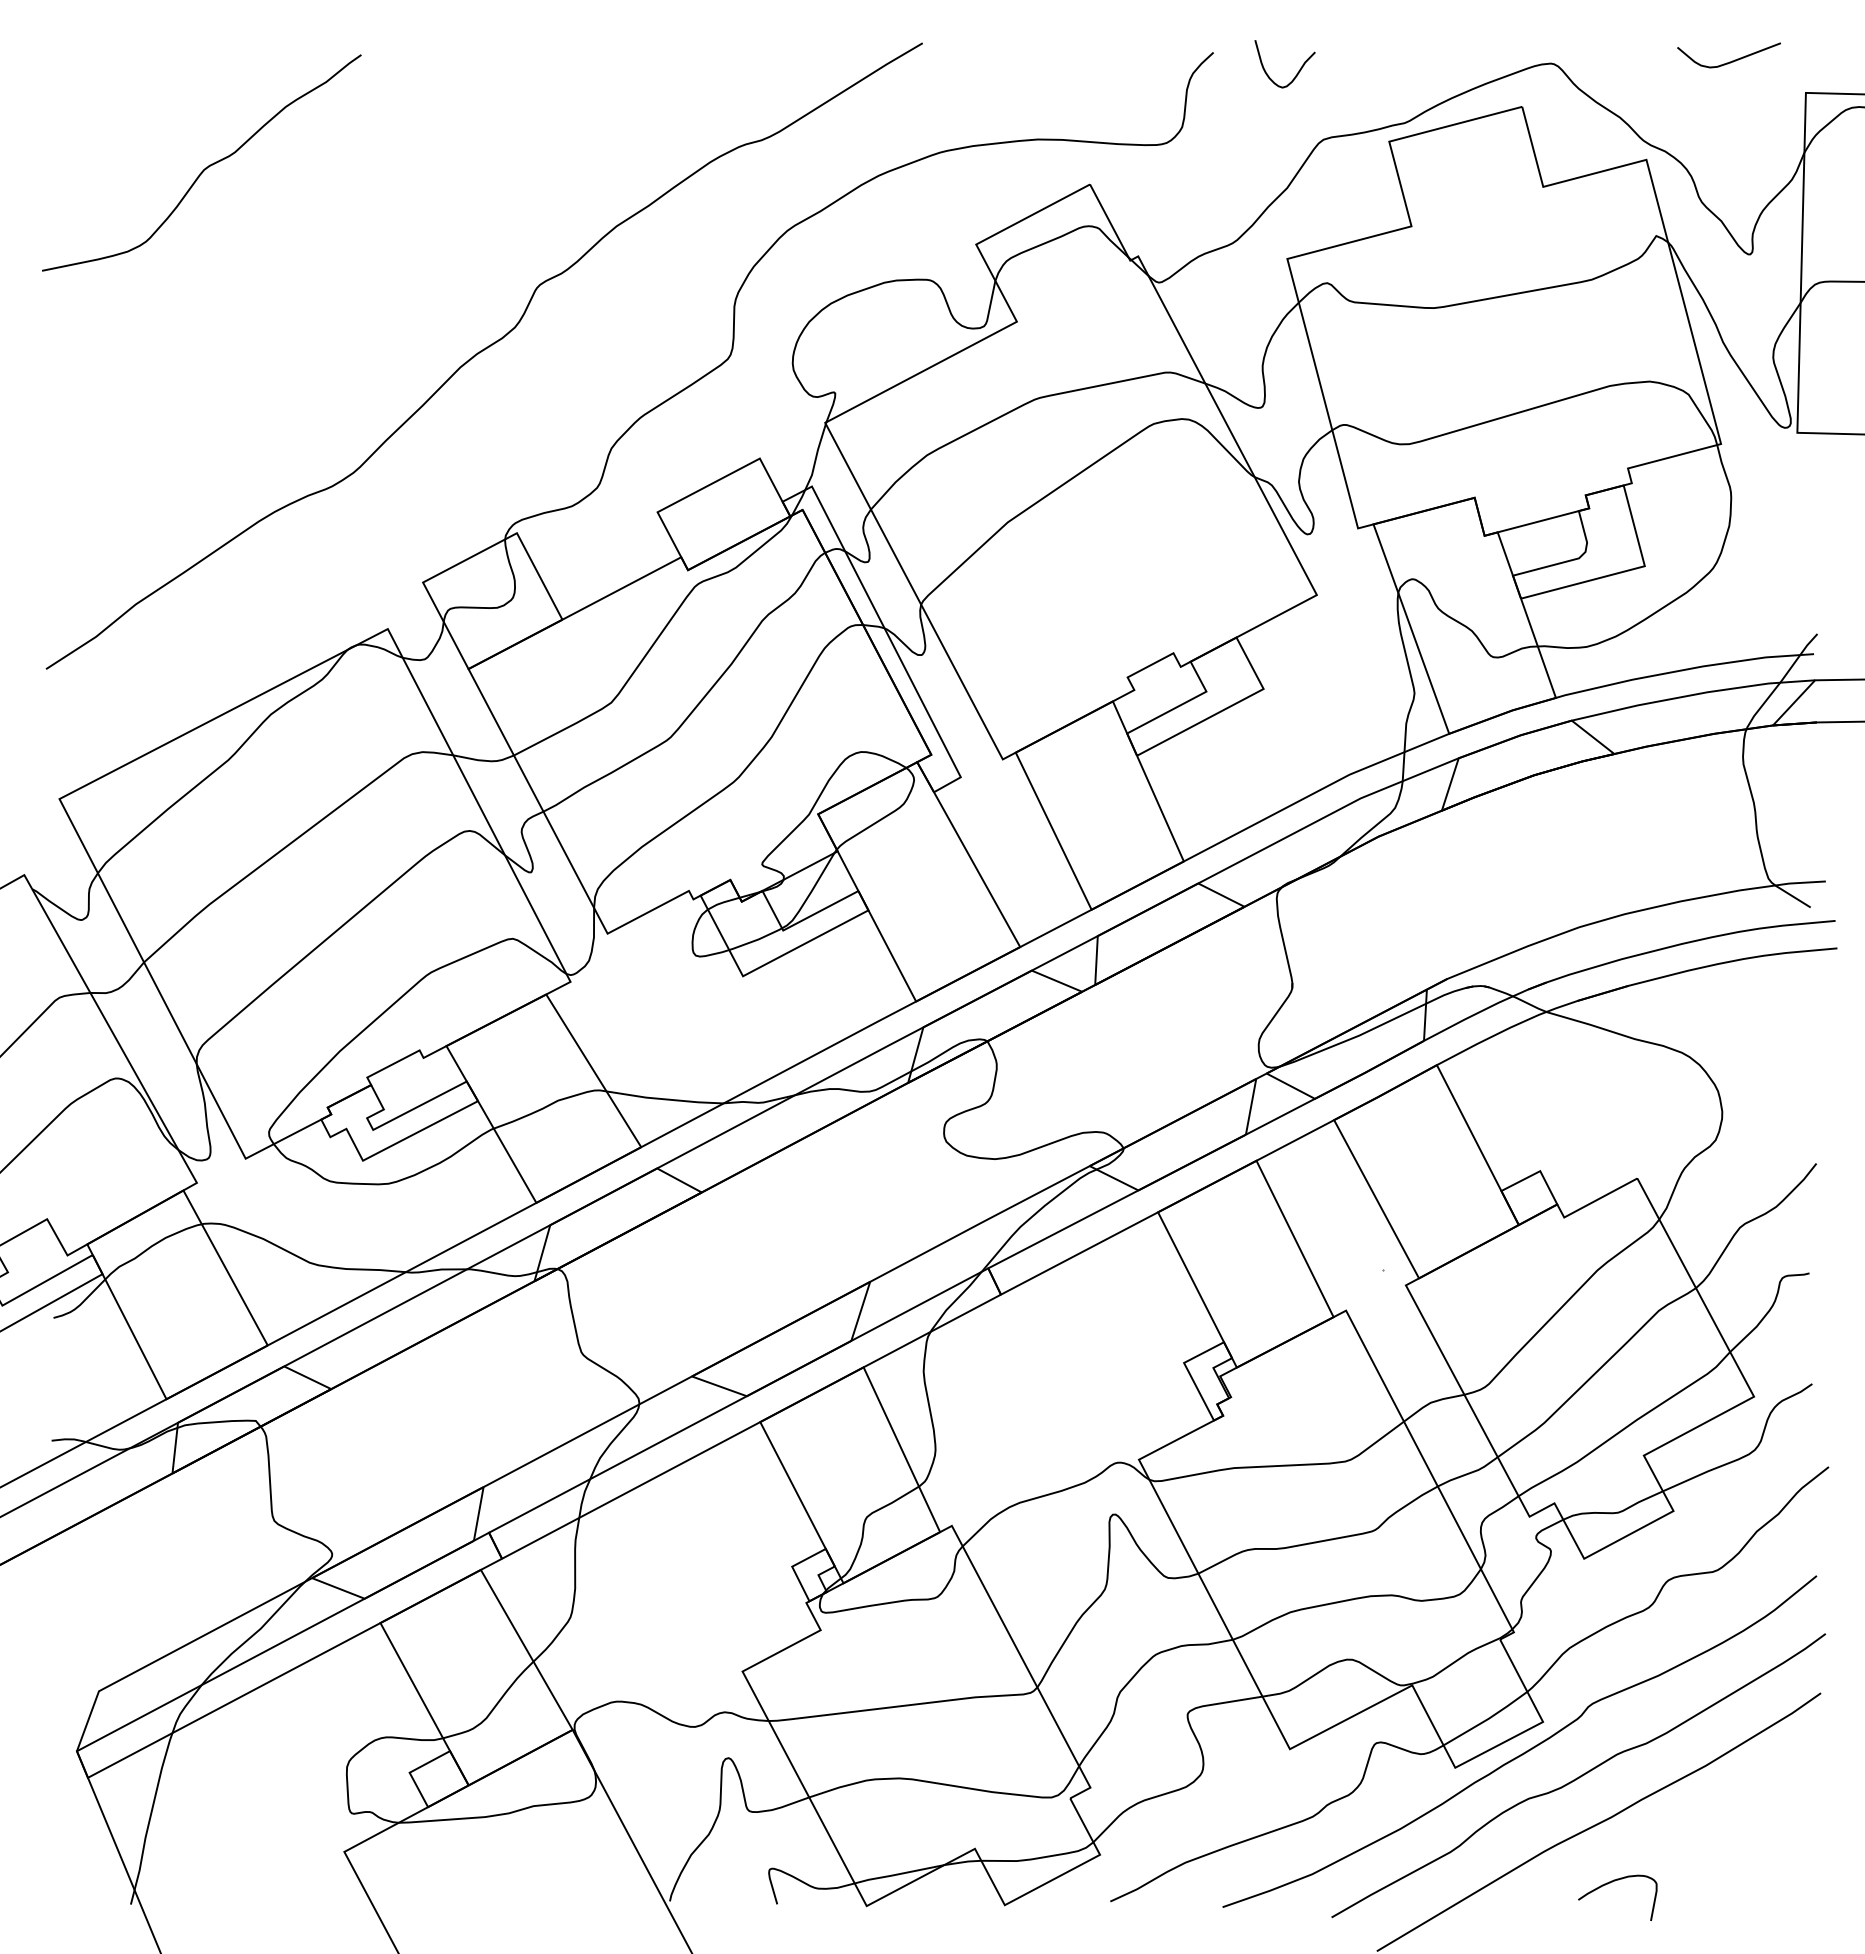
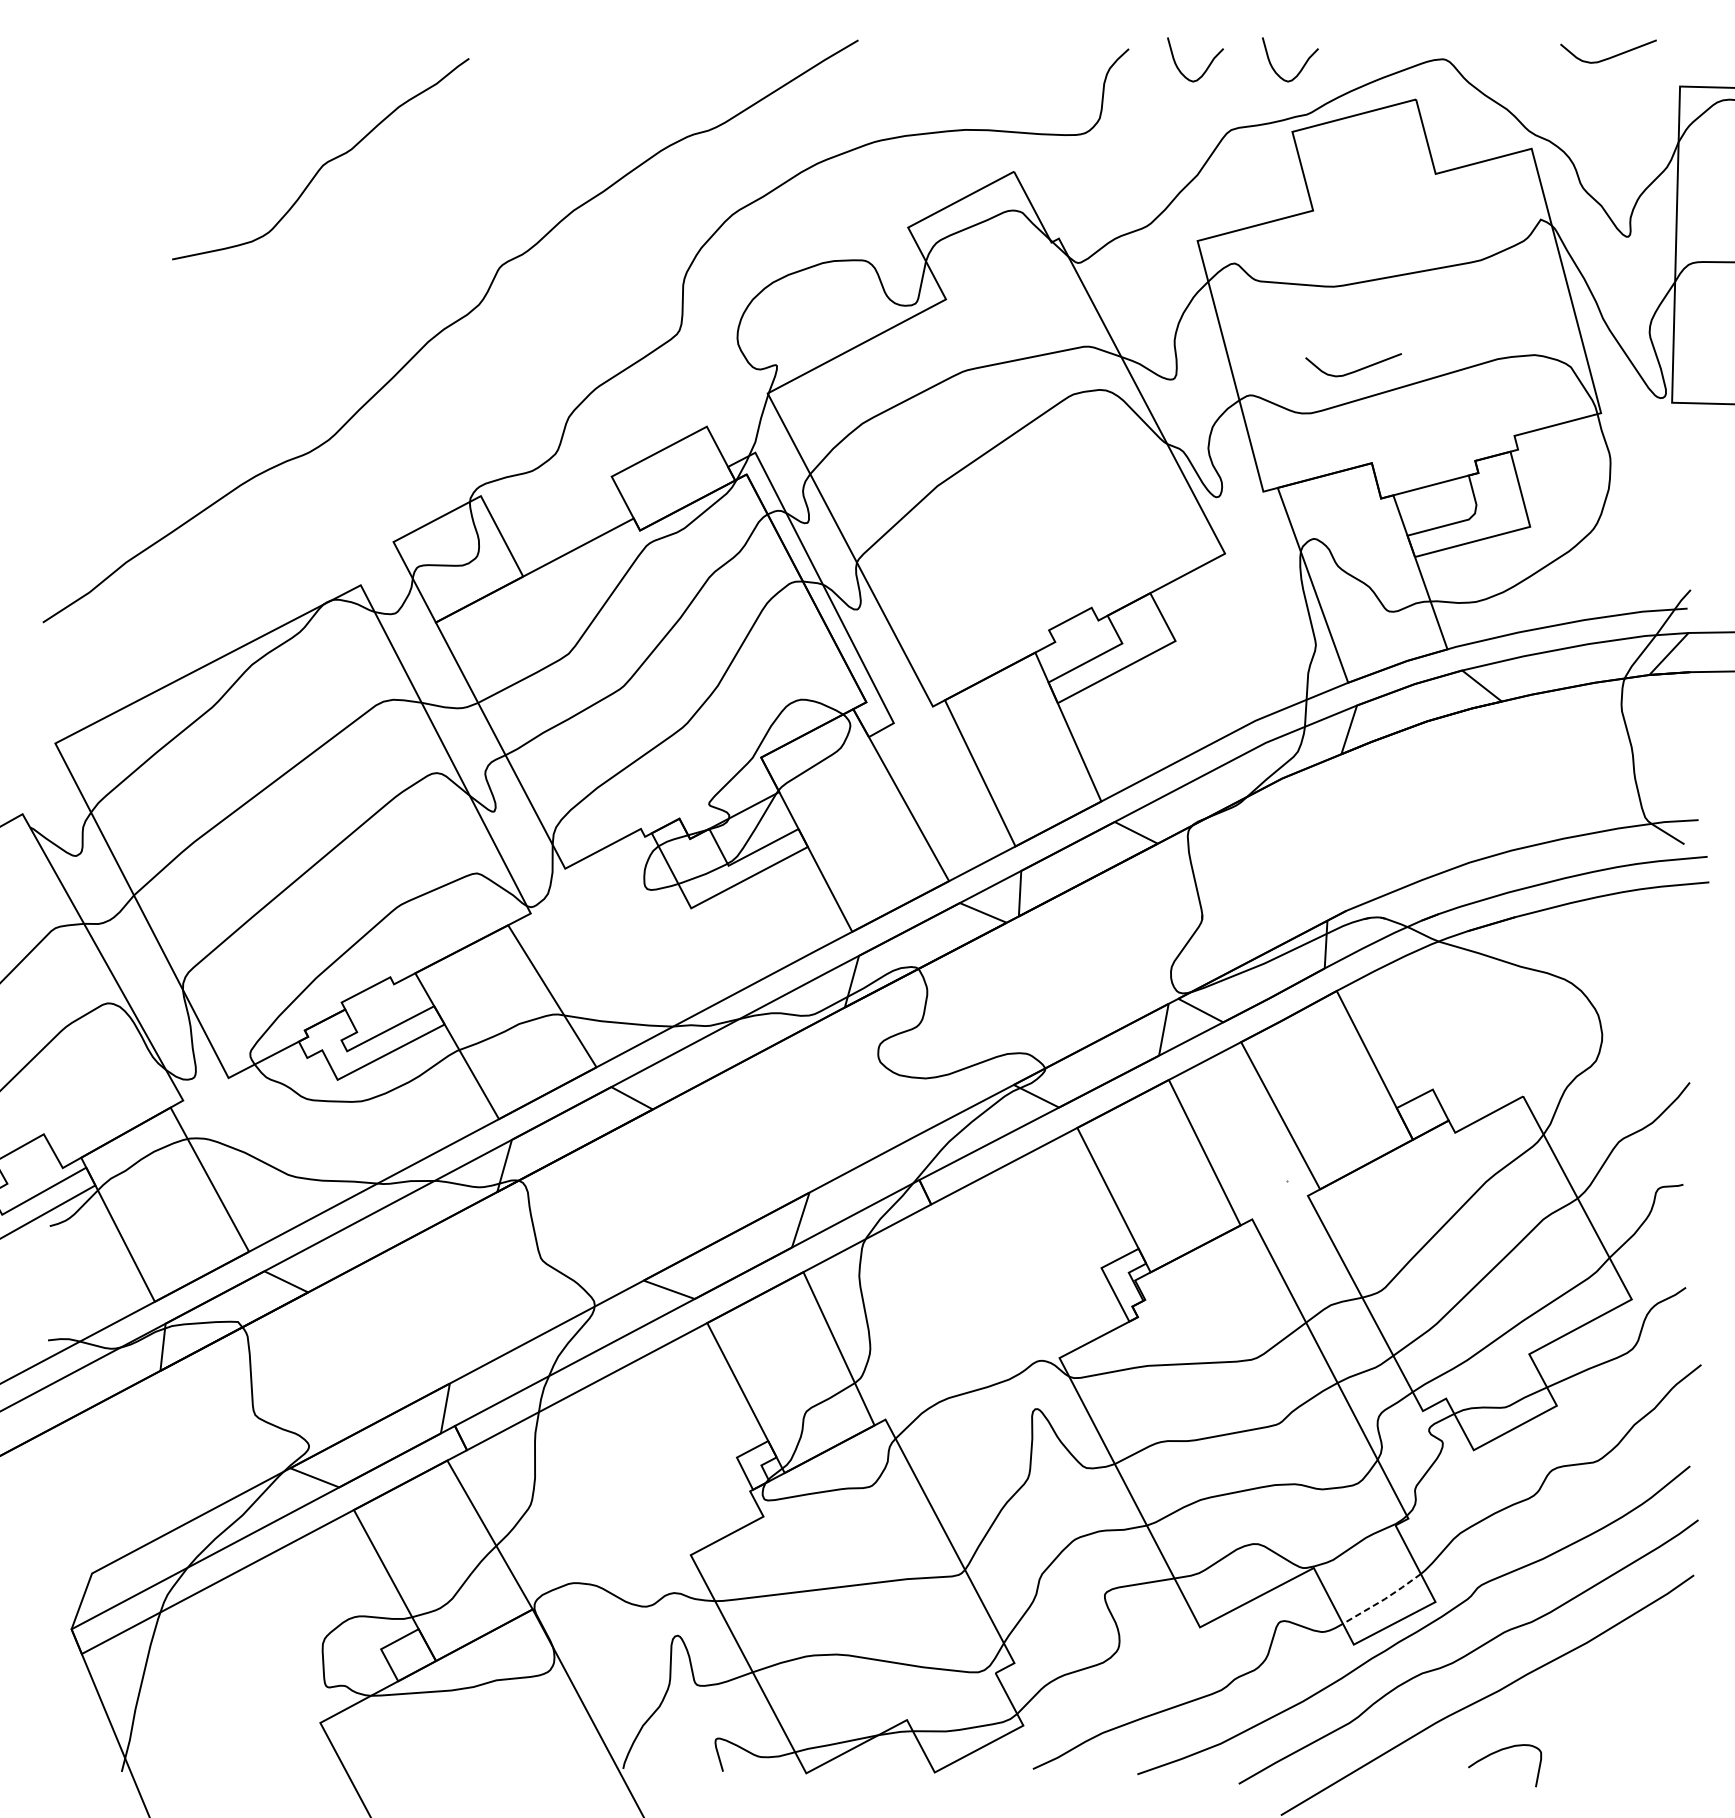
curve: (1400, 70) -> (1302, 65), added
curve: (205, 167) -> (324, 163), moved
curve: (1455, 398) -> (1354, 370), added
line: (1487, 1719) -> (1383, 1599), solid -> dashed

